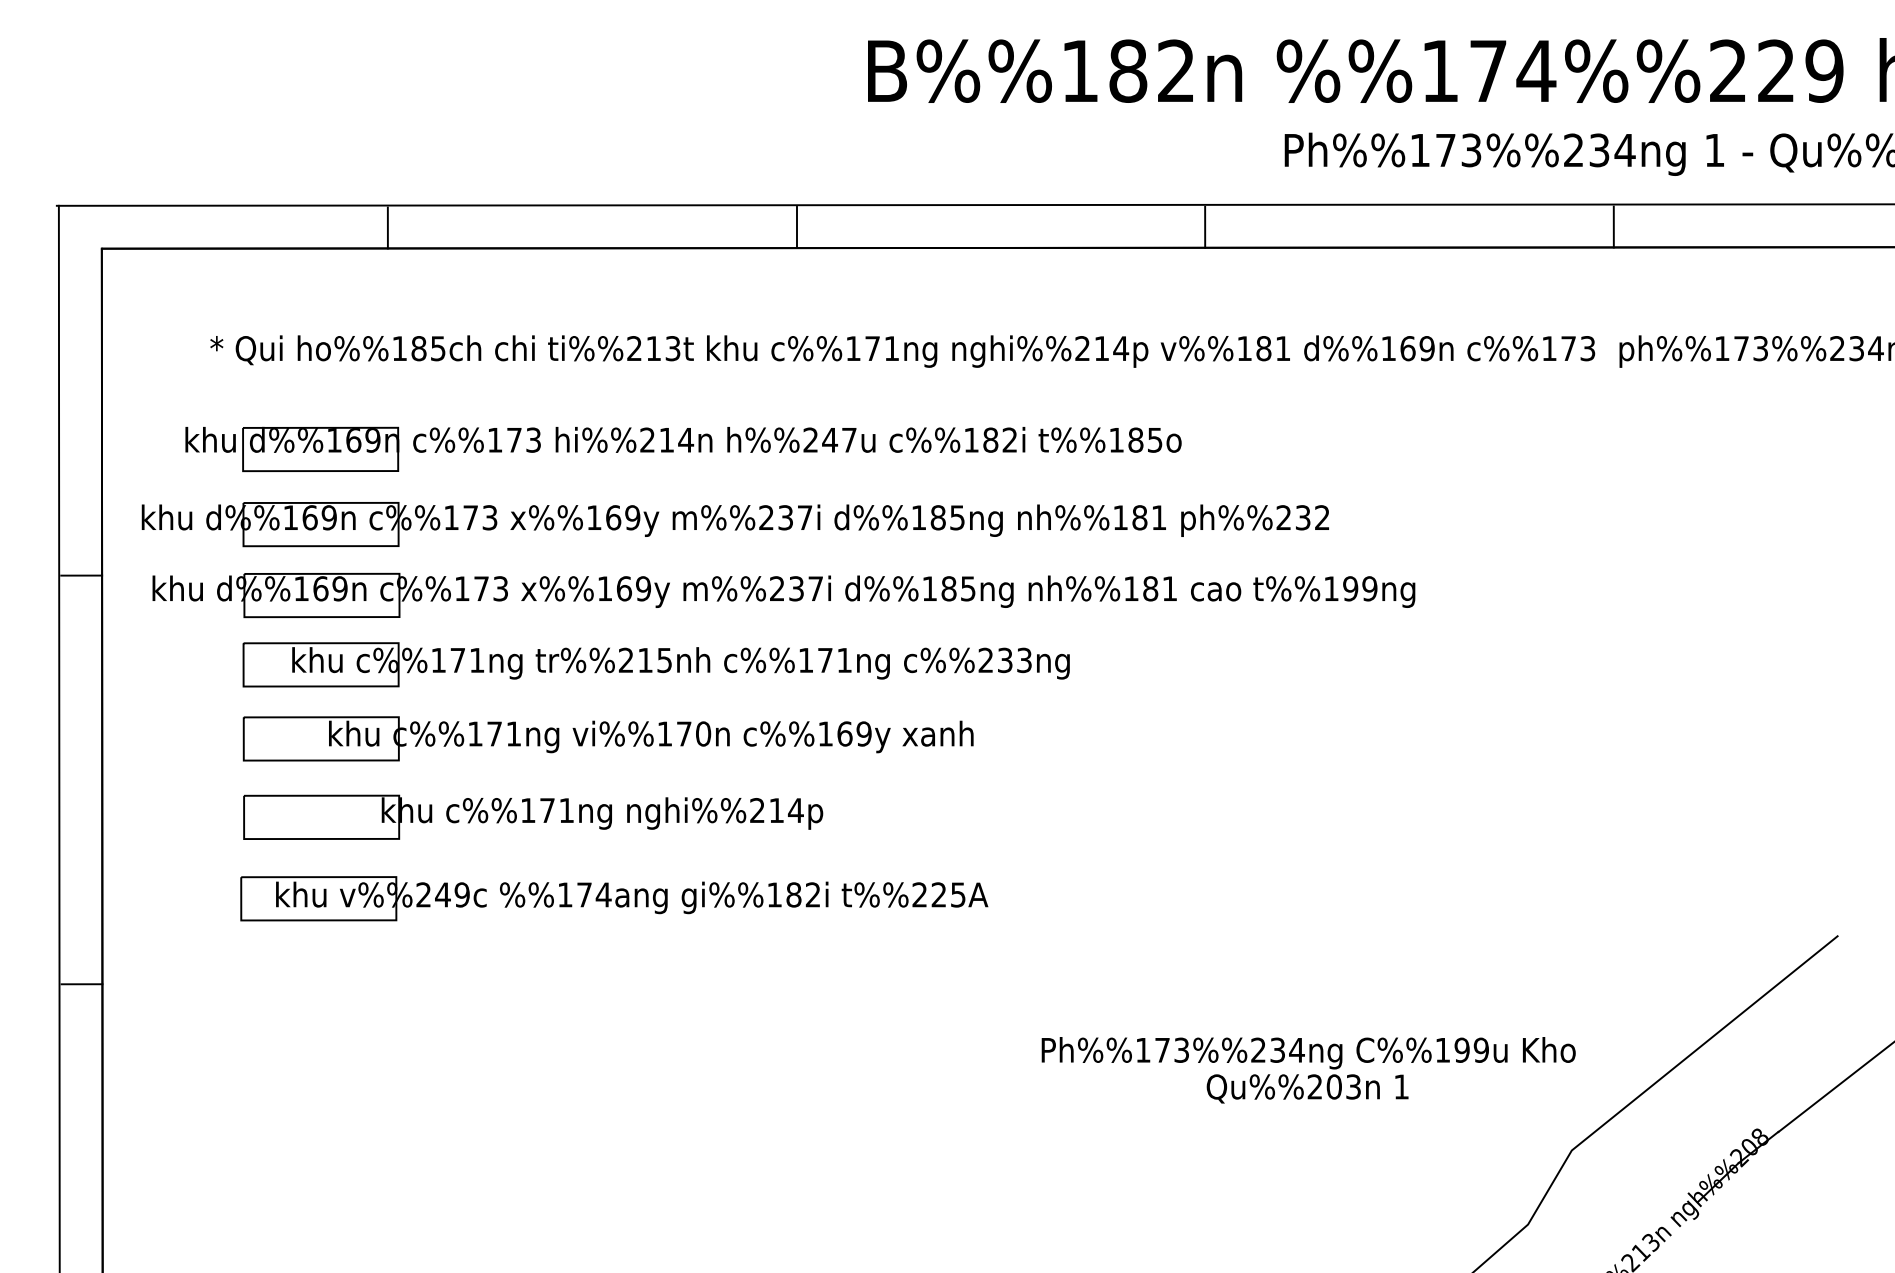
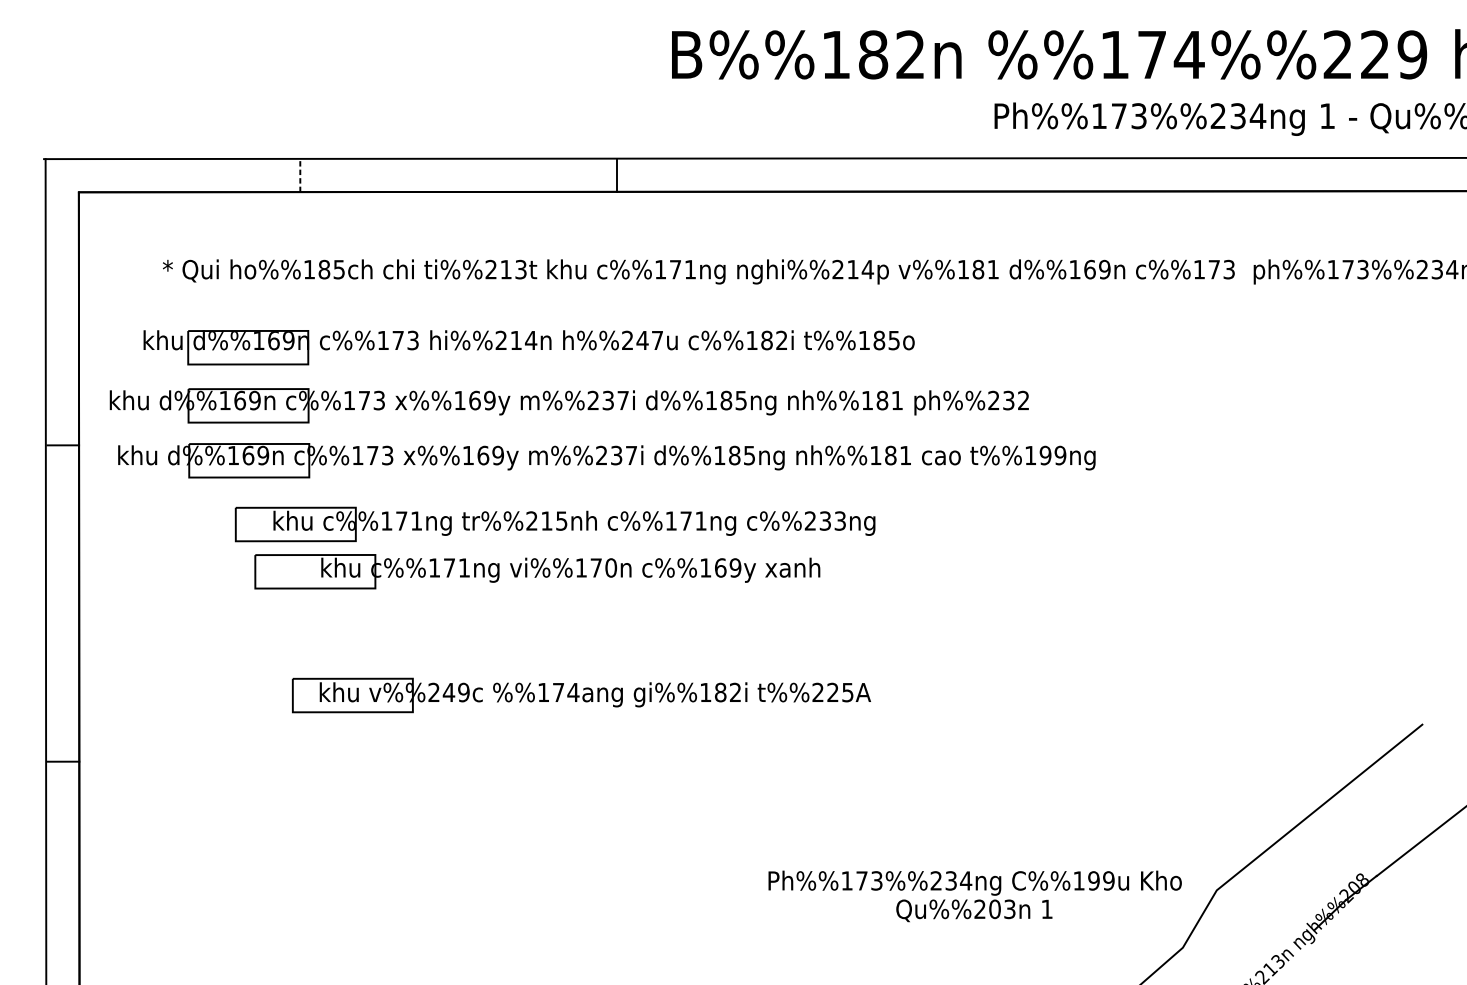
line: (1205, 226) -> (933, 175), removed
line: (1613, 226) -> (1249, 175), removed
line: (387, 227) -> (300, 175), solid -> dashed
part: (655, 664) -> (554, 524), moved
part: (607, 738) -> (536, 571), moved
part: (533, 816) -> (413, 631), removed
part: (614, 898) -> (581, 695), moved
text: (1308, 1070) -> (975, 896), moved

